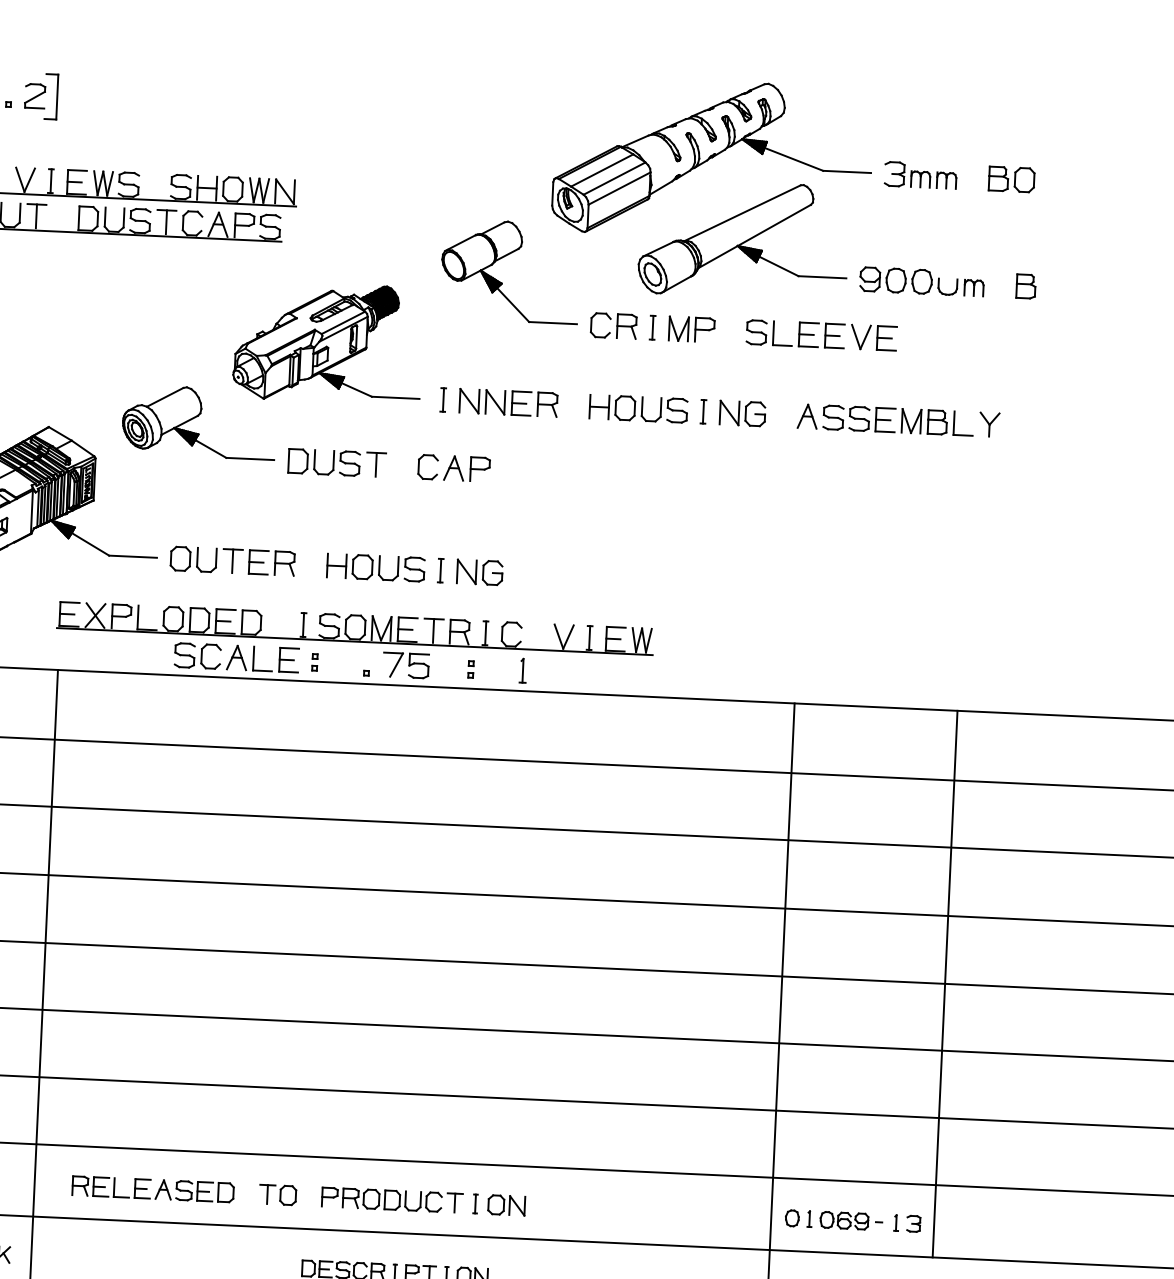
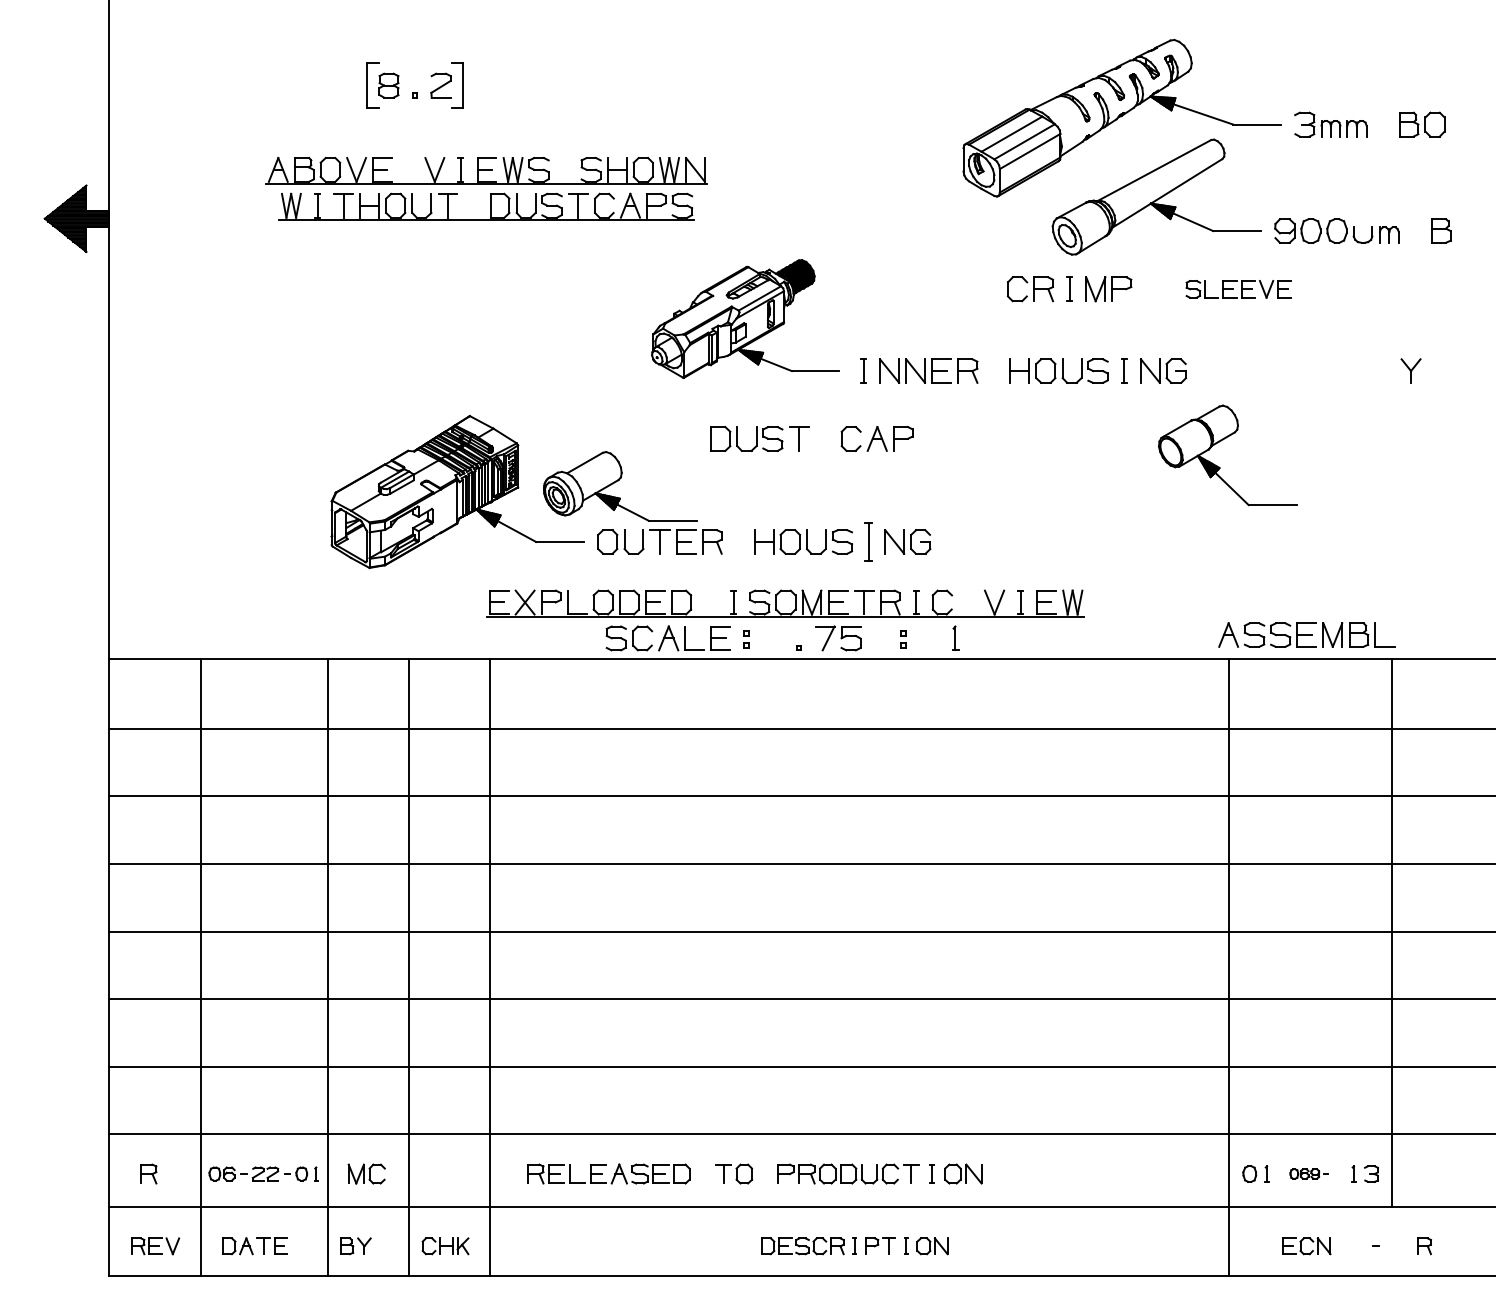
part: (501, 282) -> (1219, 466), moved
part: (821, 335) -> (1238, 289), size x0.7
part: (885, 419) -> (1306, 634), moved
part: (199, 422) -> (620, 486), moved
part: (440, 570) -> (868, 541), size x1.6
part: (850, 1220) -> (1308, 1173), size x0.6

